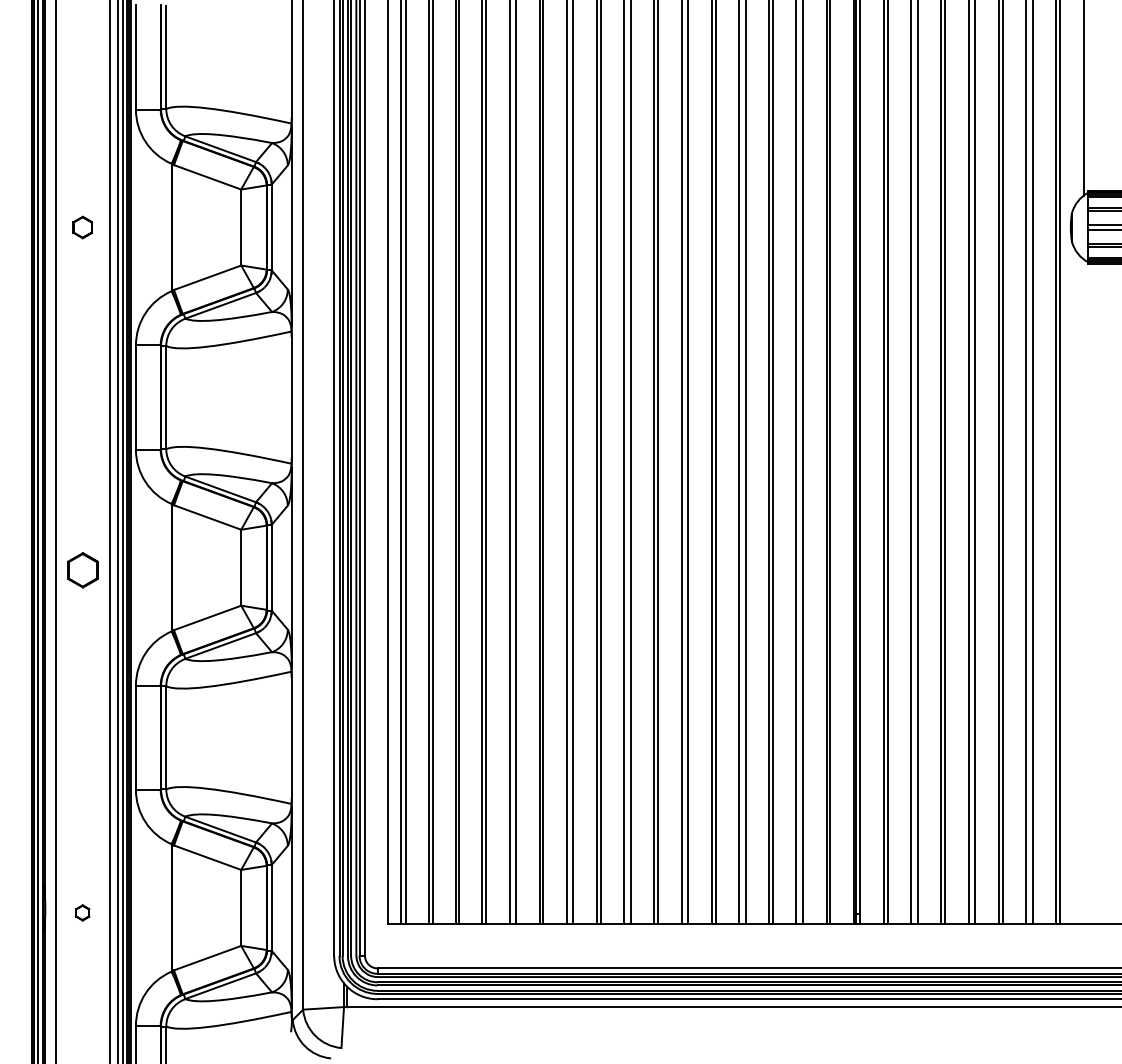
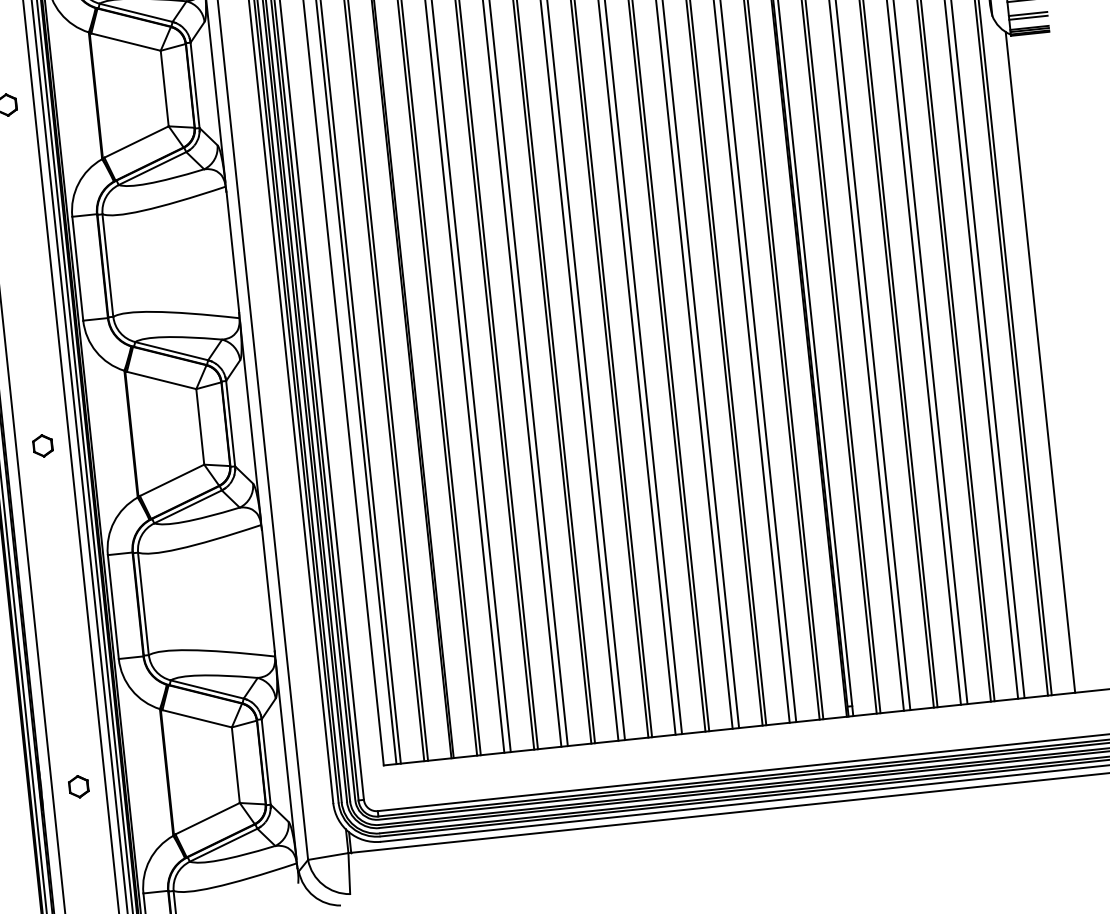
part: (82, 569) -> (42, 445), size x0.62
line: (1083, 591) -> (1040, 362), added
part: (82, 912) -> (78, 786), size x1.43

